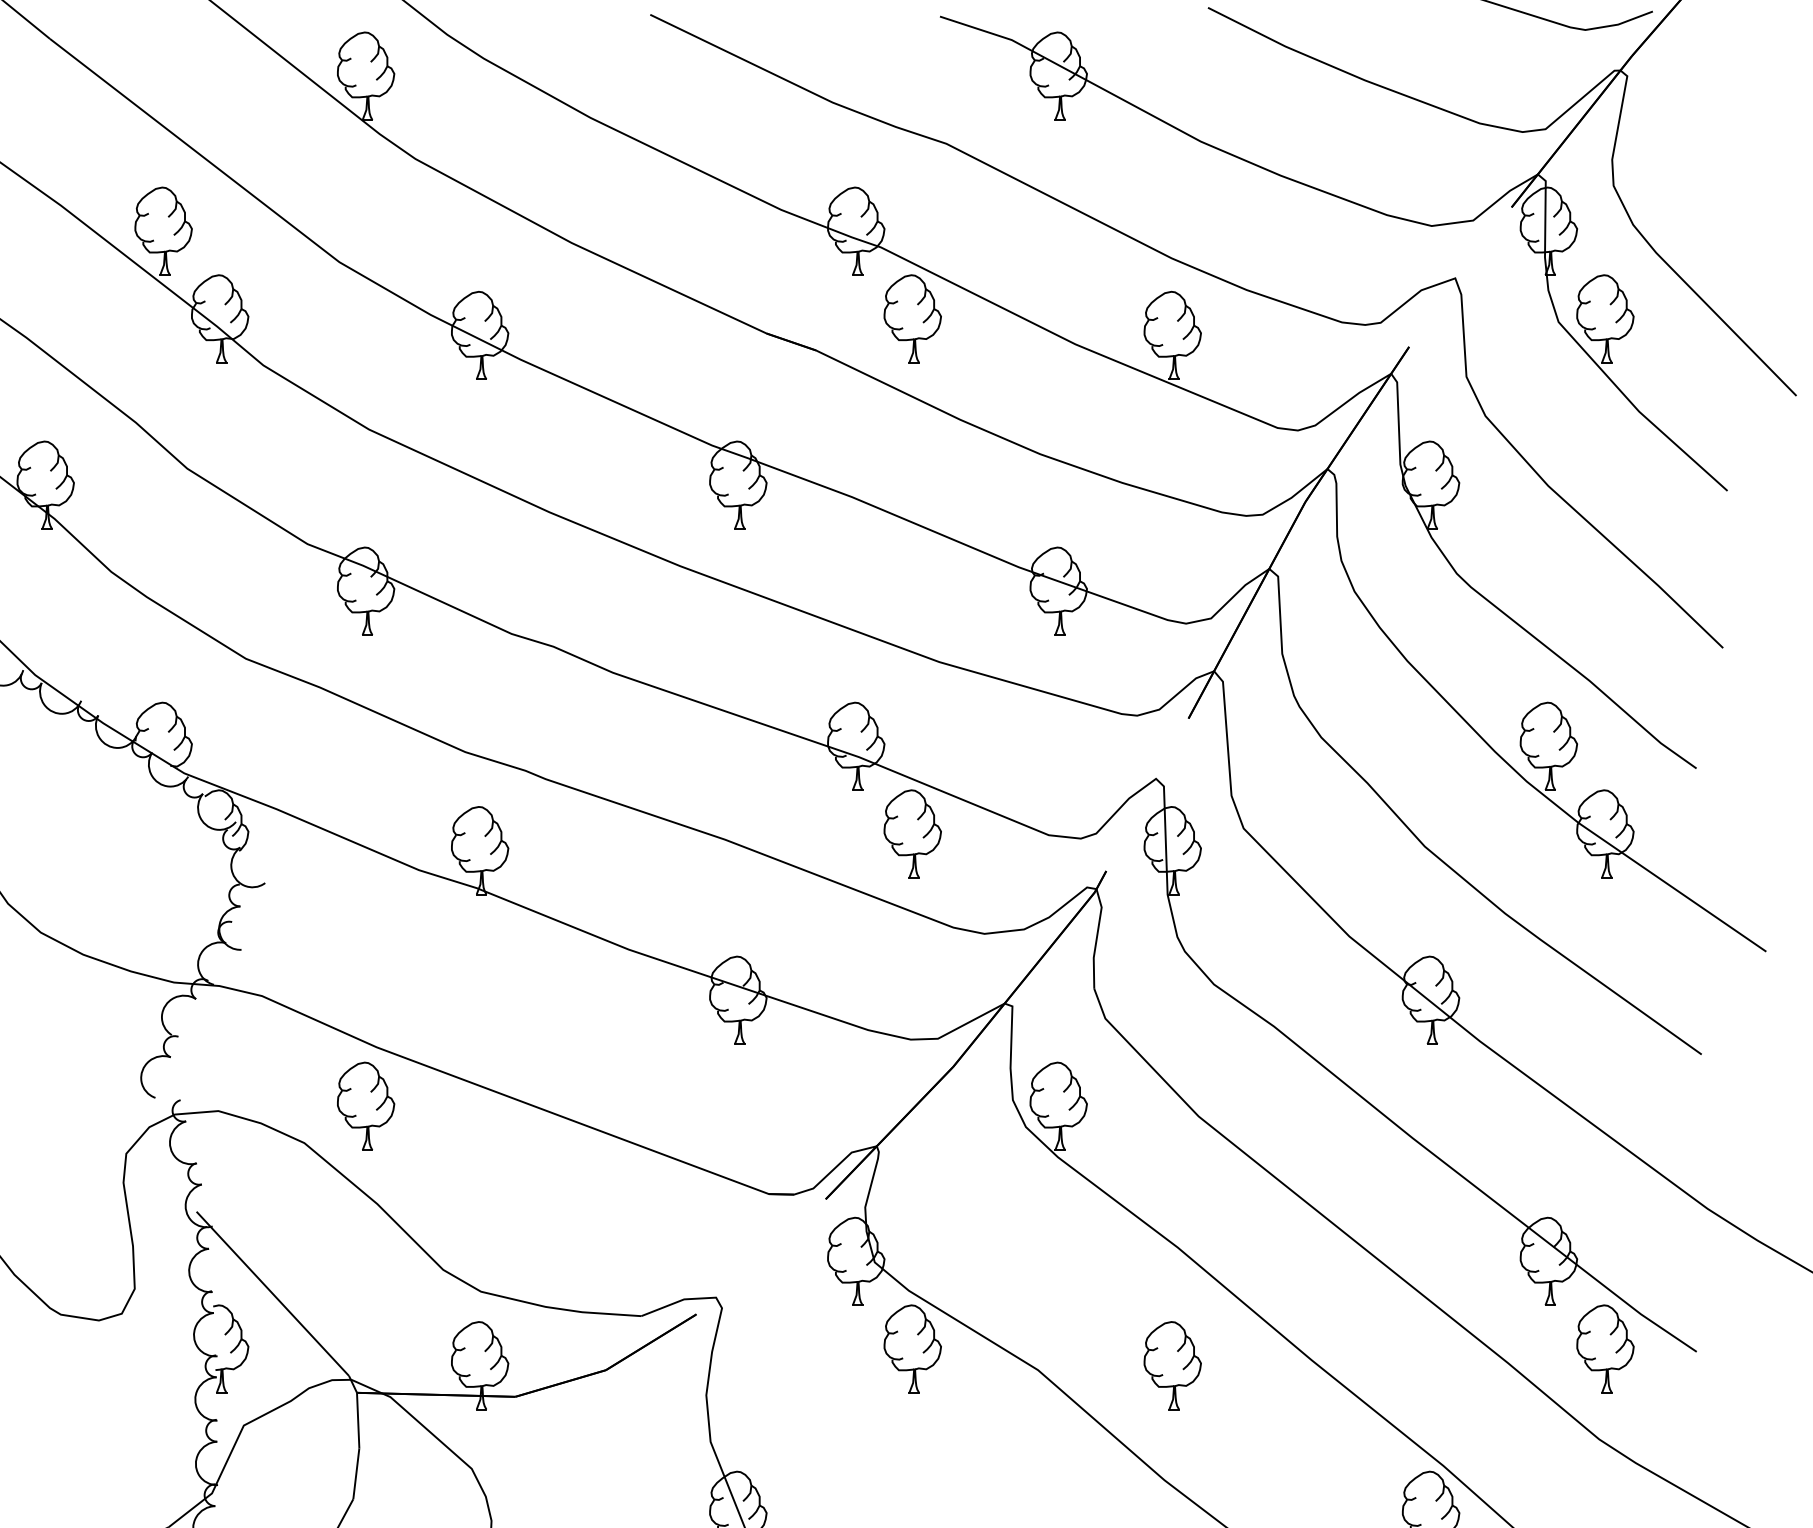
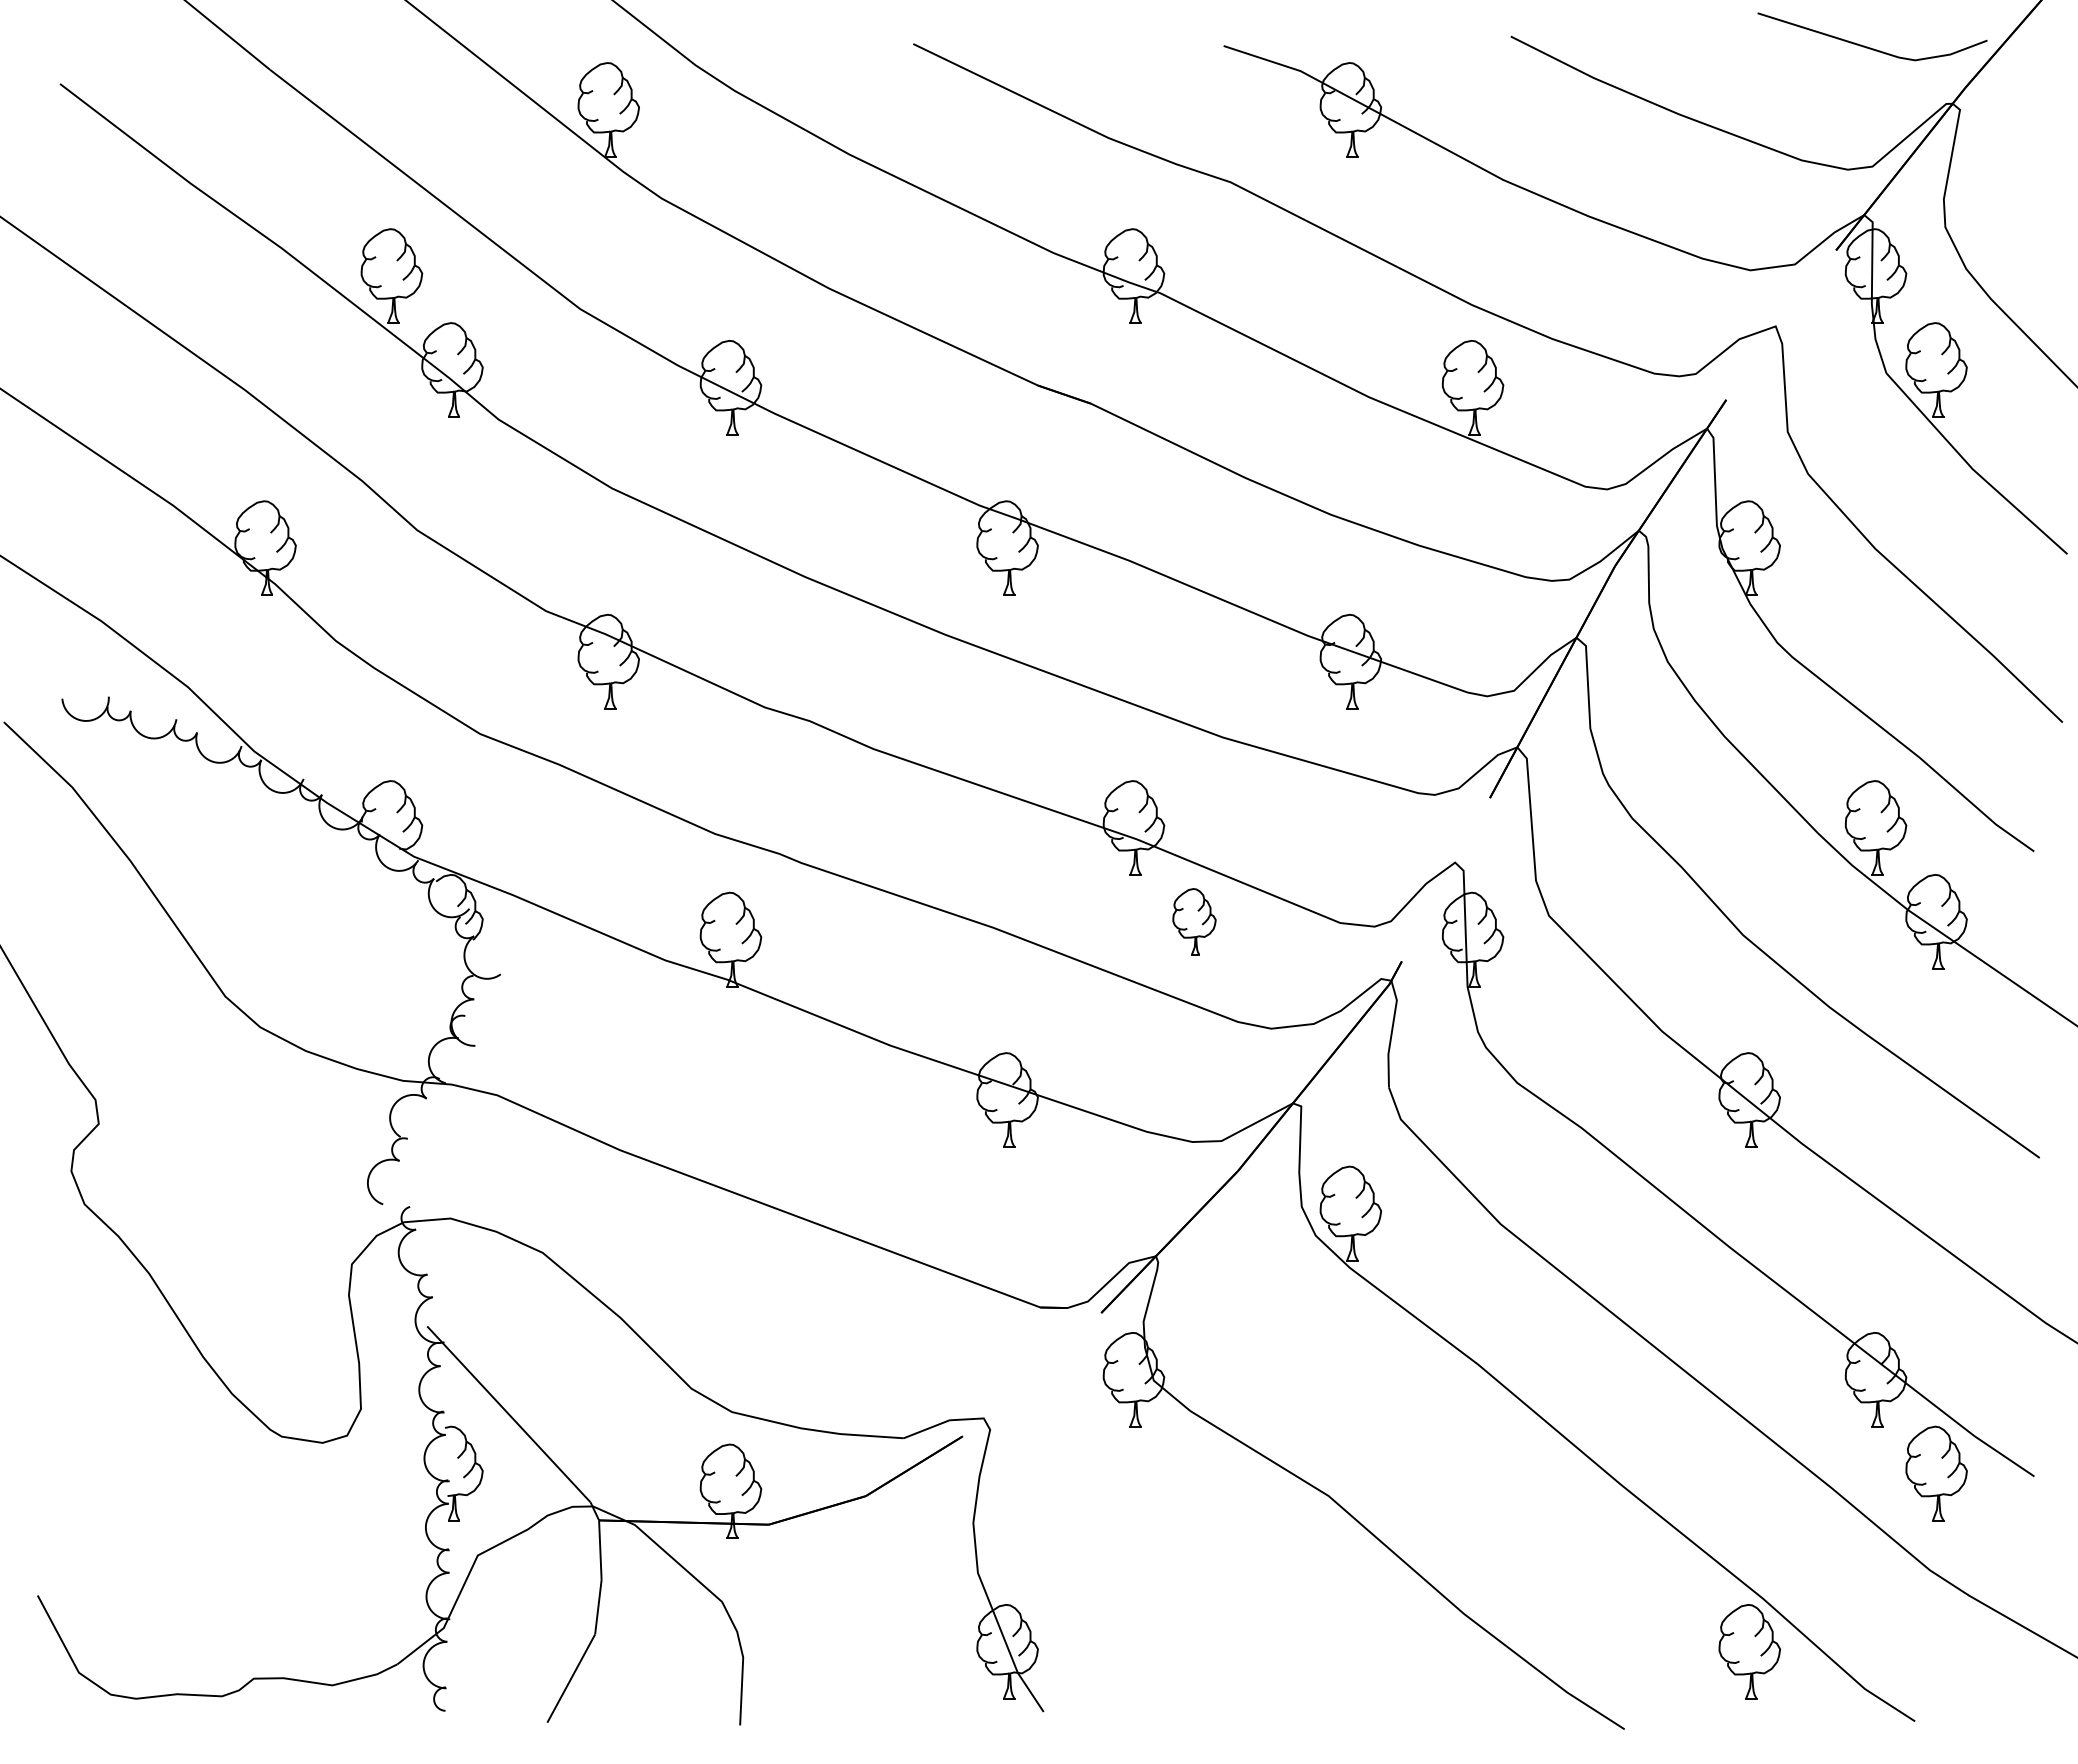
part: (912, 318) -> (1194, 369), removed
part: (912, 833) -> (1194, 921), size x0.7
part: (365, 1106) -> (608, 1213), removed
part: (912, 1349) -> (1194, 1473), removed
part: (1173, 1364) -> (1473, 1490), removed

